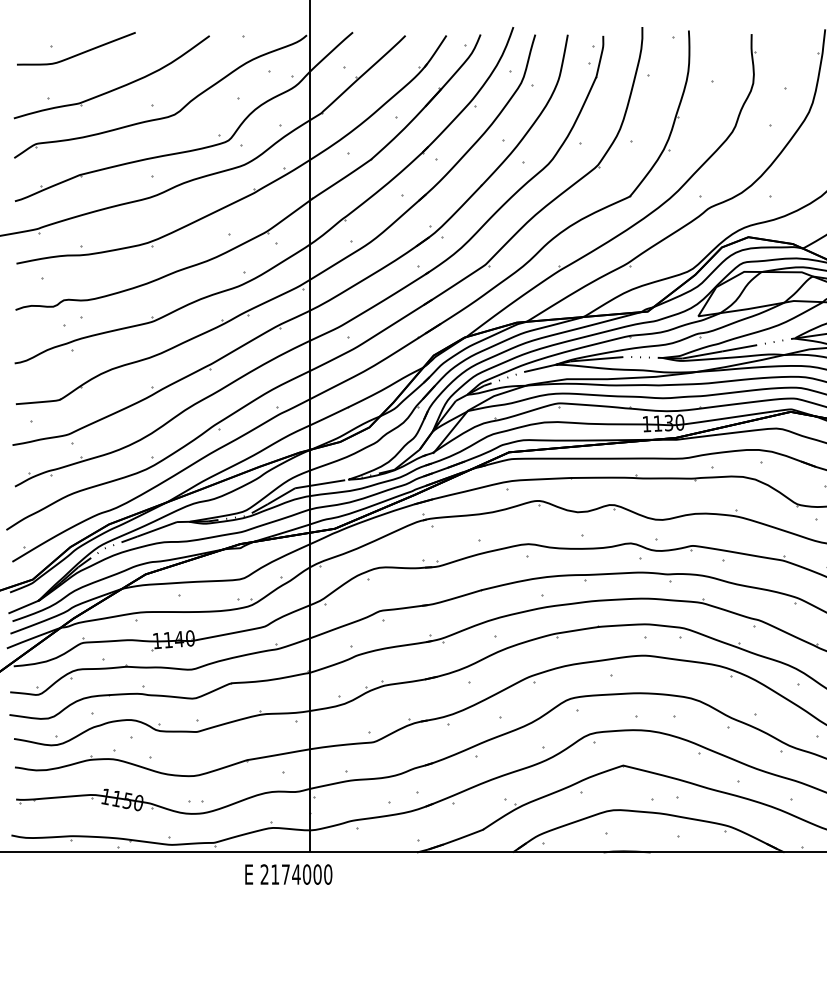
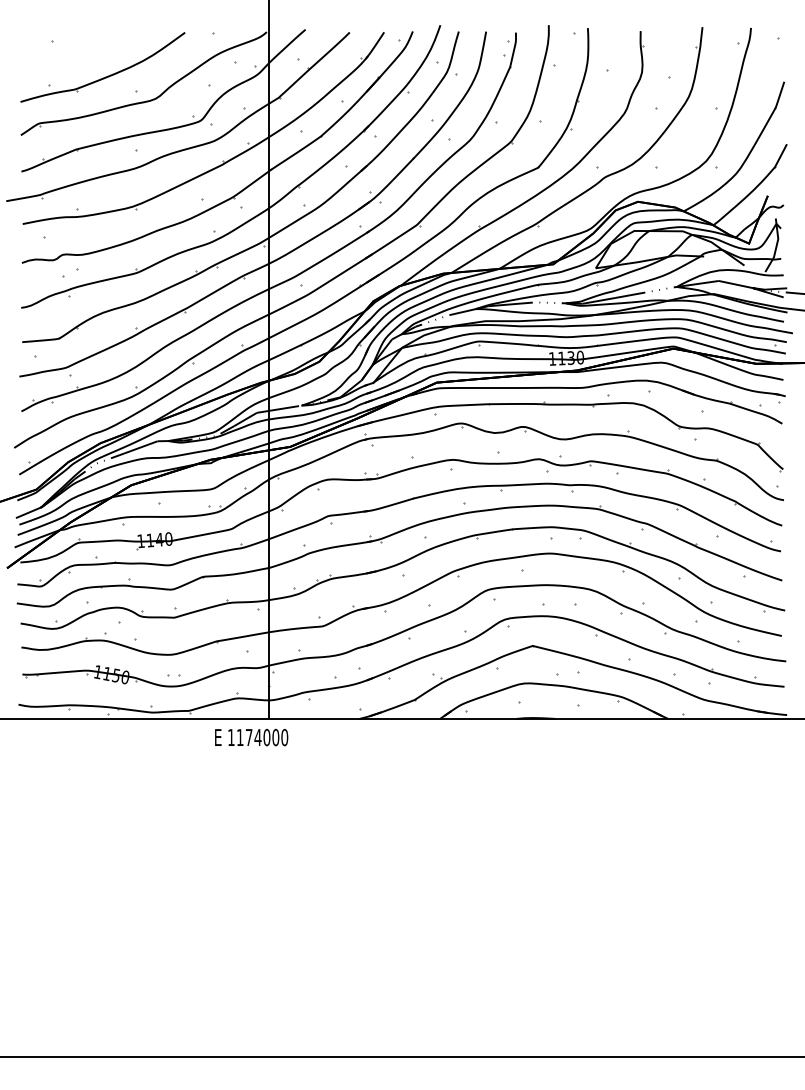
curve: (76, 53) -> (73, 47), removed
text: (264, 873) -> (231, 736), 2174000 -> 1174000

